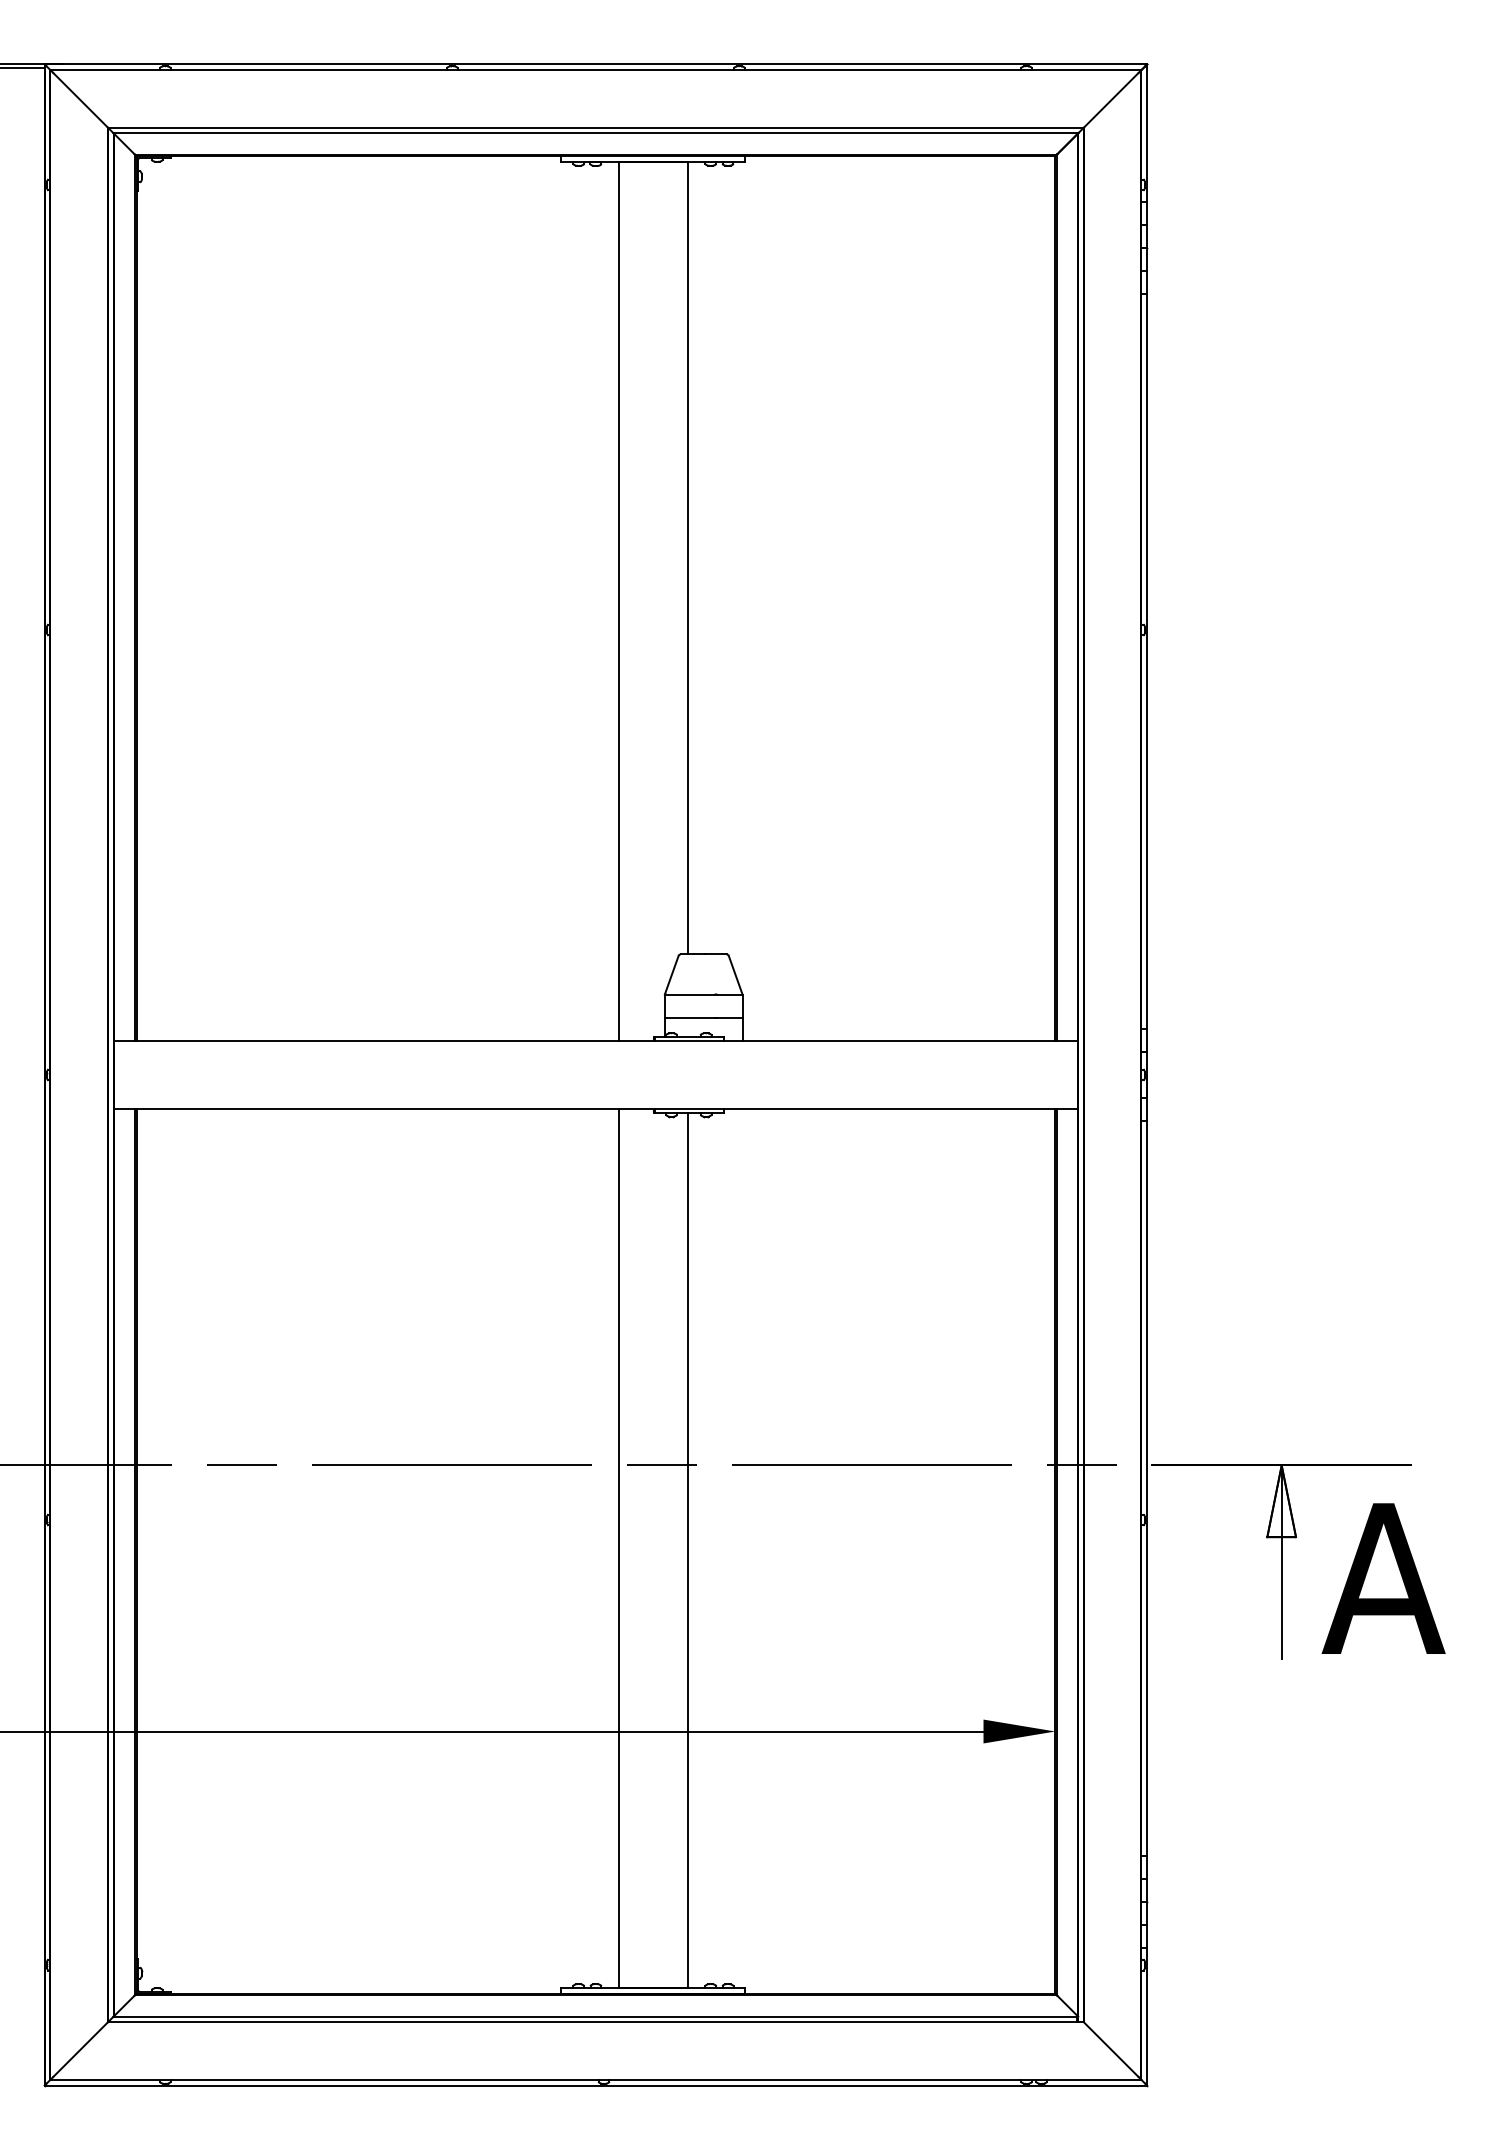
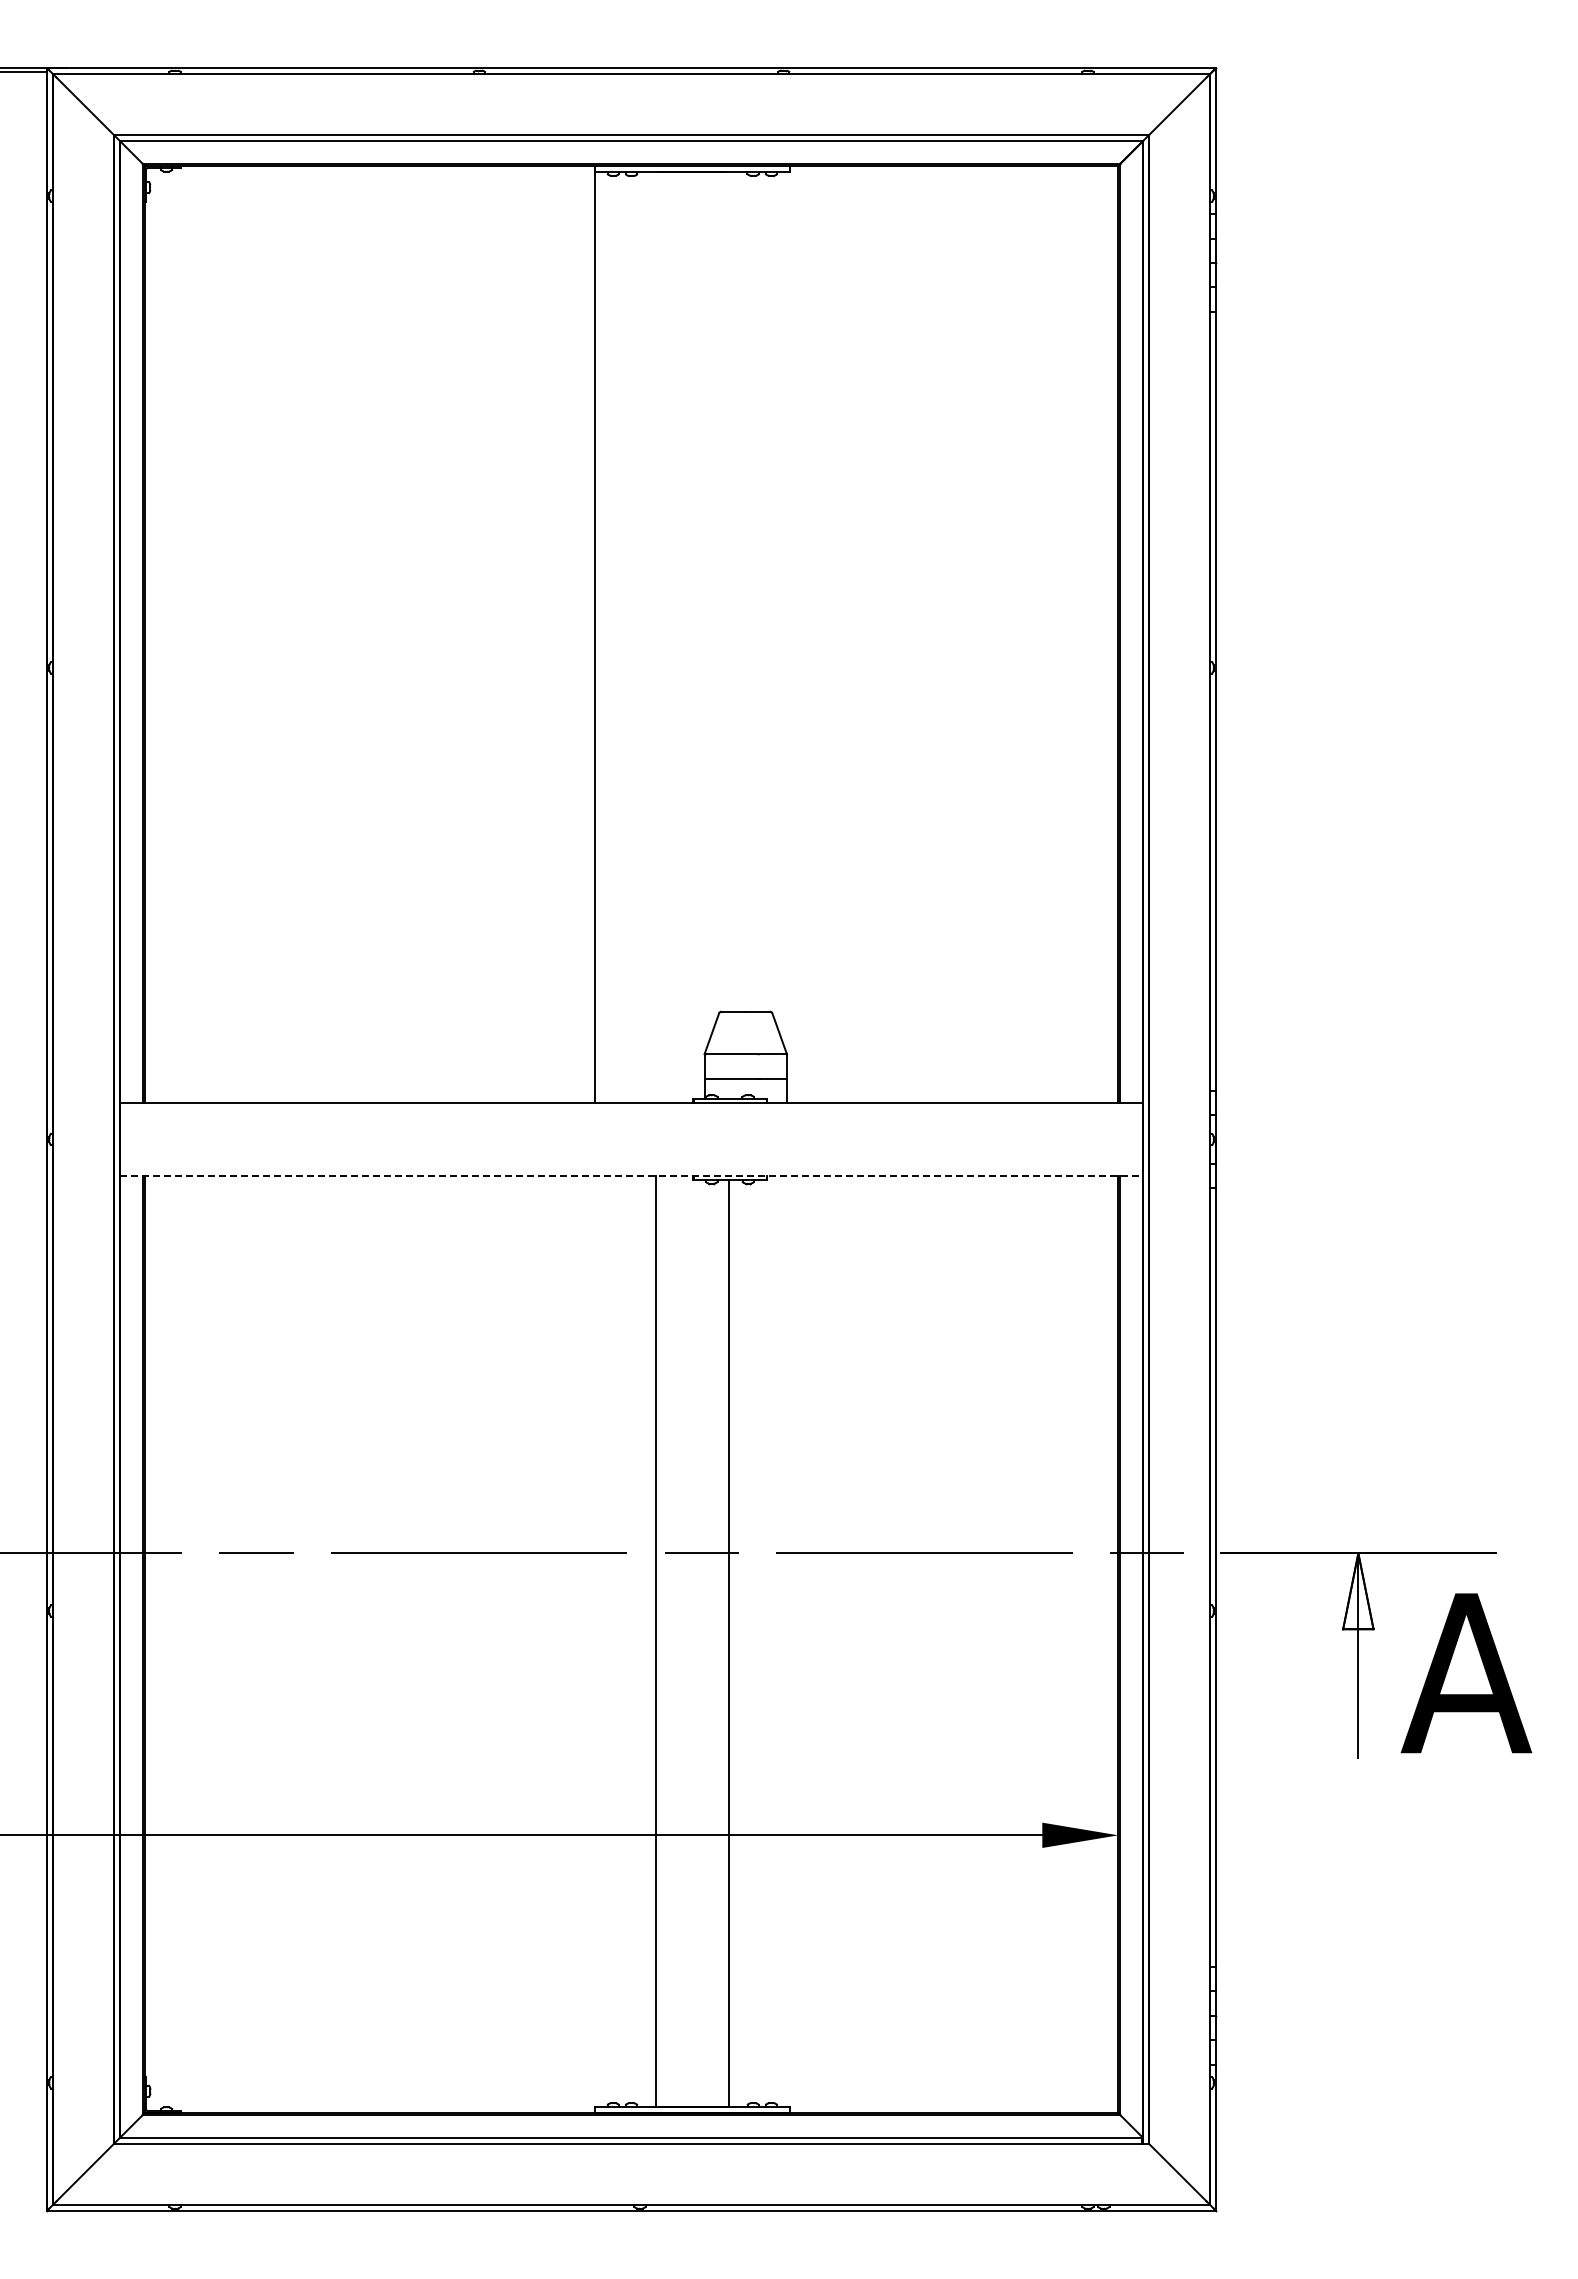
line: (687, 557) -> (728, 591), removed
line: (618, 600) -> (594, 636), moved
line: (596, 1108) -> (632, 1175), solid -> dashed

